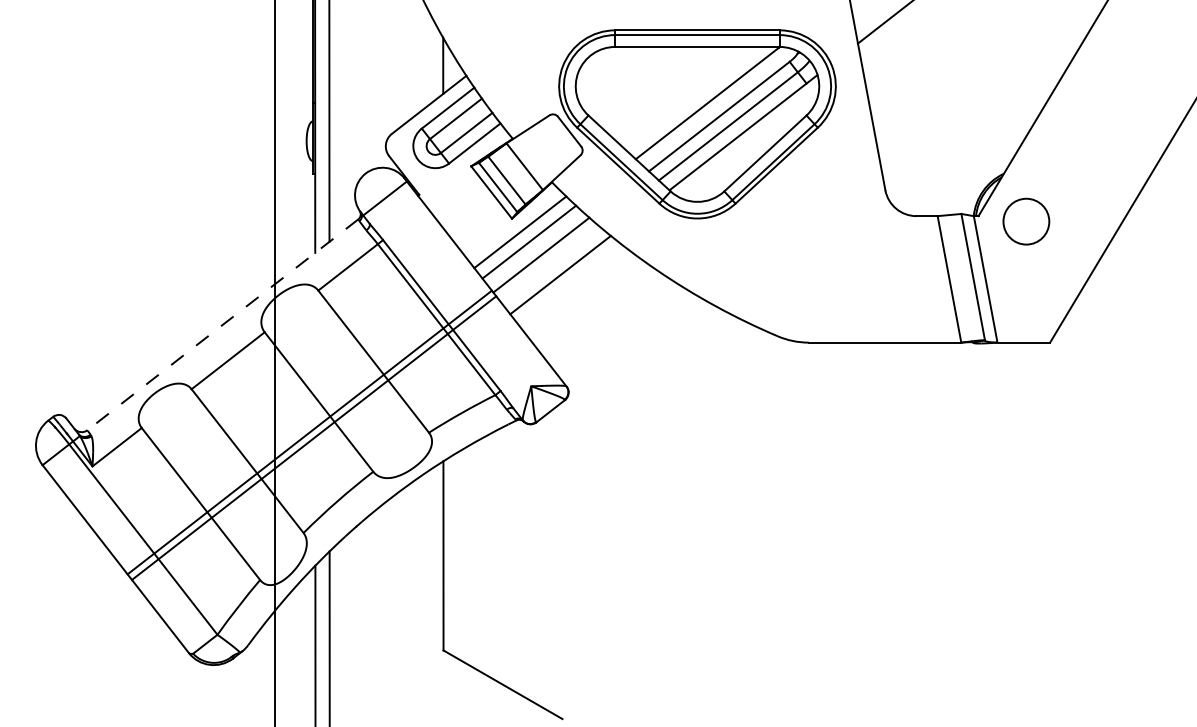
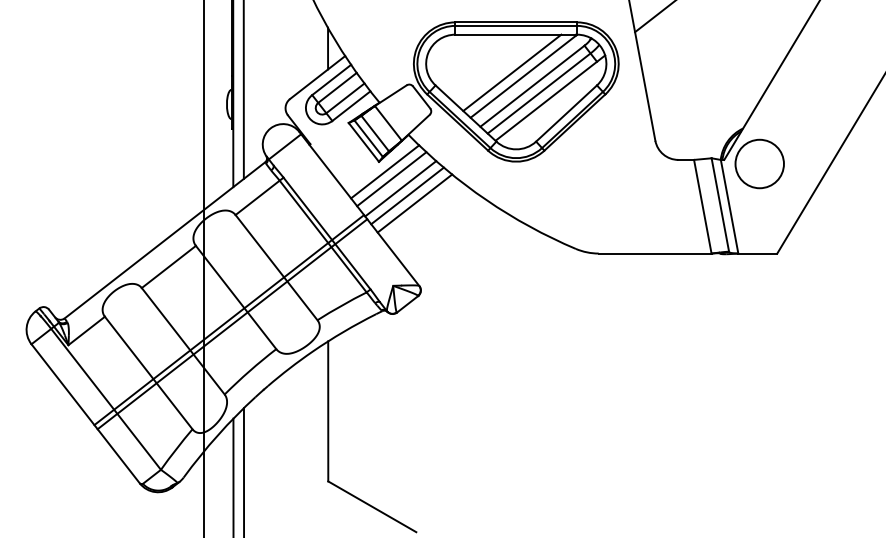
line: (692, 98) -> (512, 72), added
circle: (1026, 220) -> (759, 163), size x1.43
line: (550, 264) -> (407, 195), added
line: (222, 324) -> (164, 240), dashed -> solid

